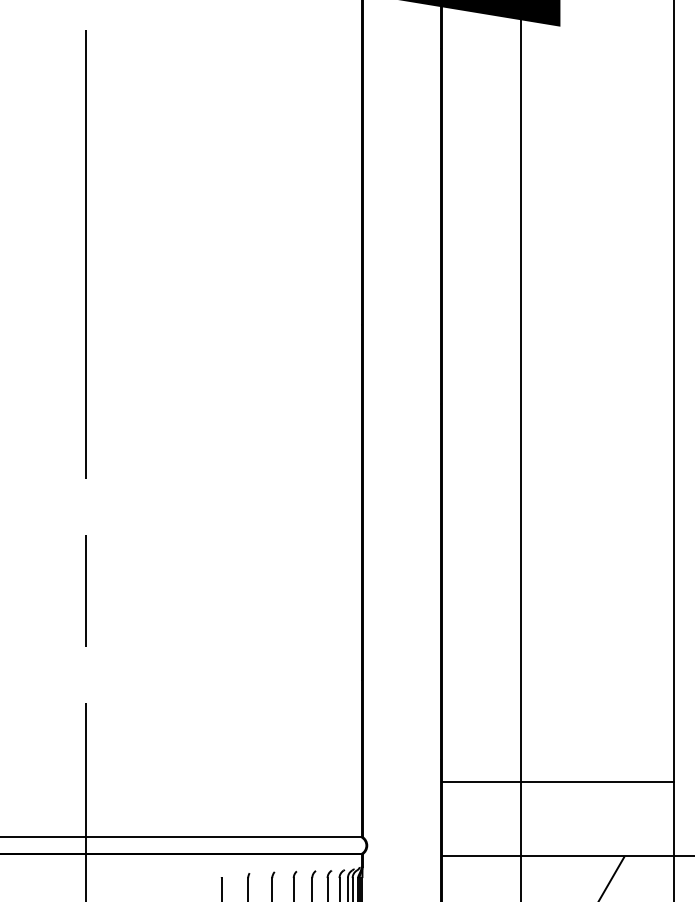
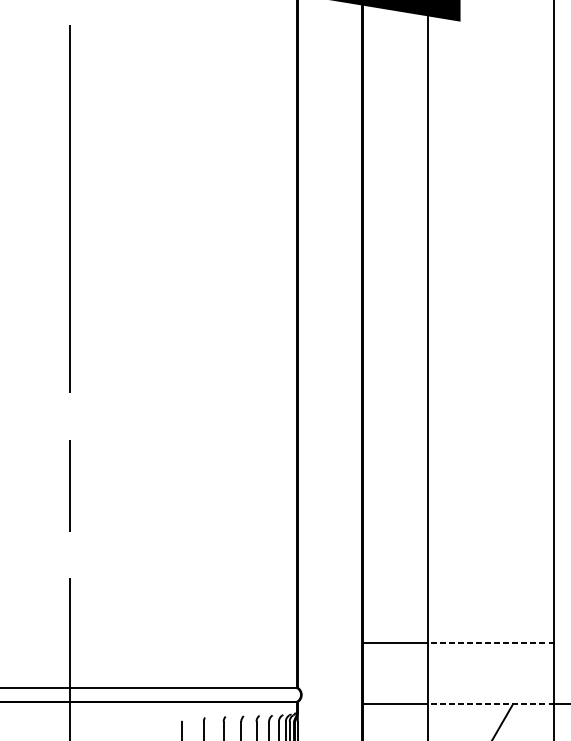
line: (597, 782) -> (491, 643), solid -> dashed
line: (597, 856) -> (491, 703), solid -> dashed

